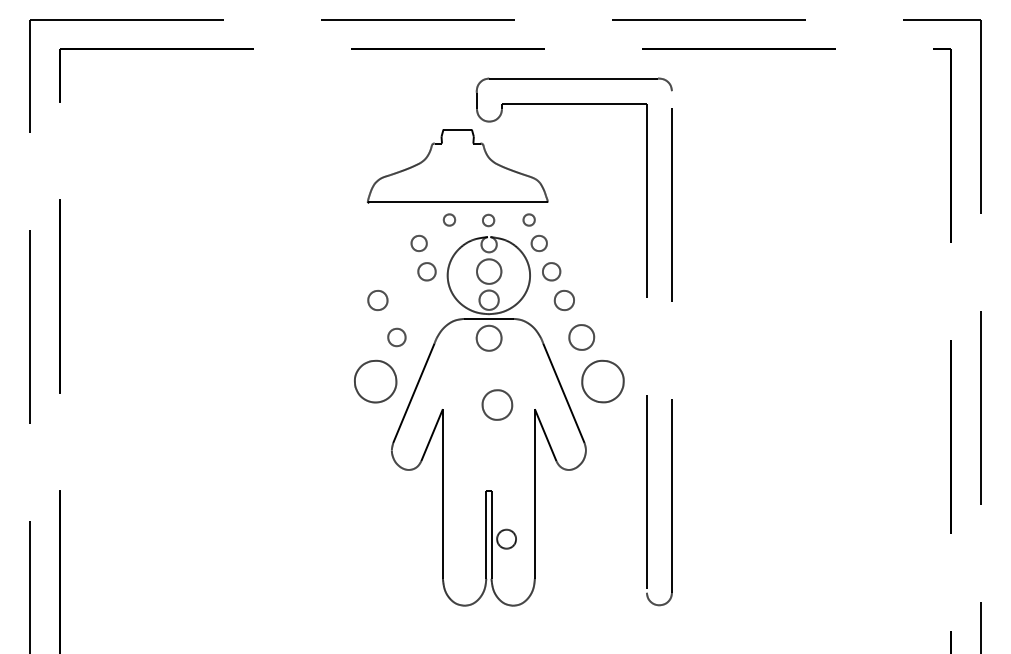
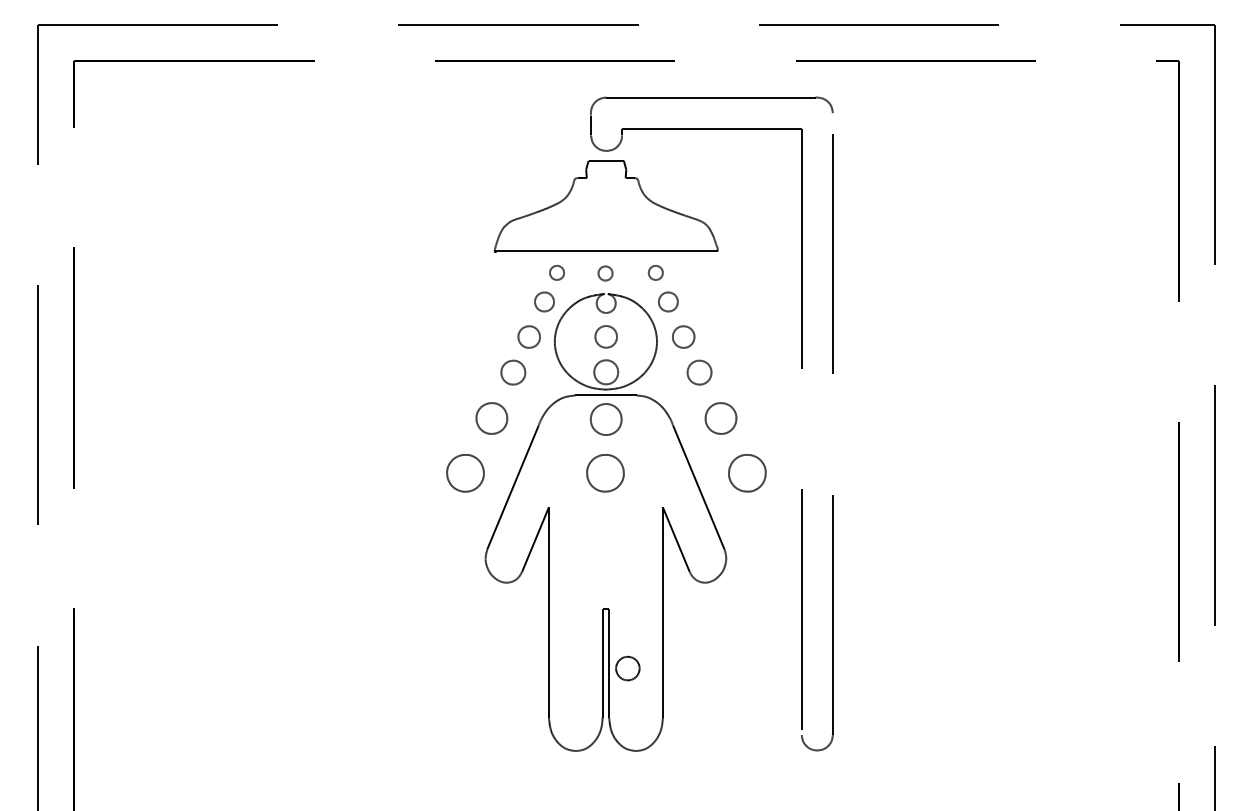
part: (457, 166) -> (605, 206), moved
part: (419, 243) -> (544, 301), moved
part: (488, 271) -> (605, 336), size x0.71
part: (378, 300) -> (513, 372), moved
part: (396, 337) -> (491, 418), size x1.43
part: (375, 381) -> (465, 473), size x0.71
part: (603, 381) -> (747, 473), size x0.71
part: (497, 405) -> (605, 473), moved

